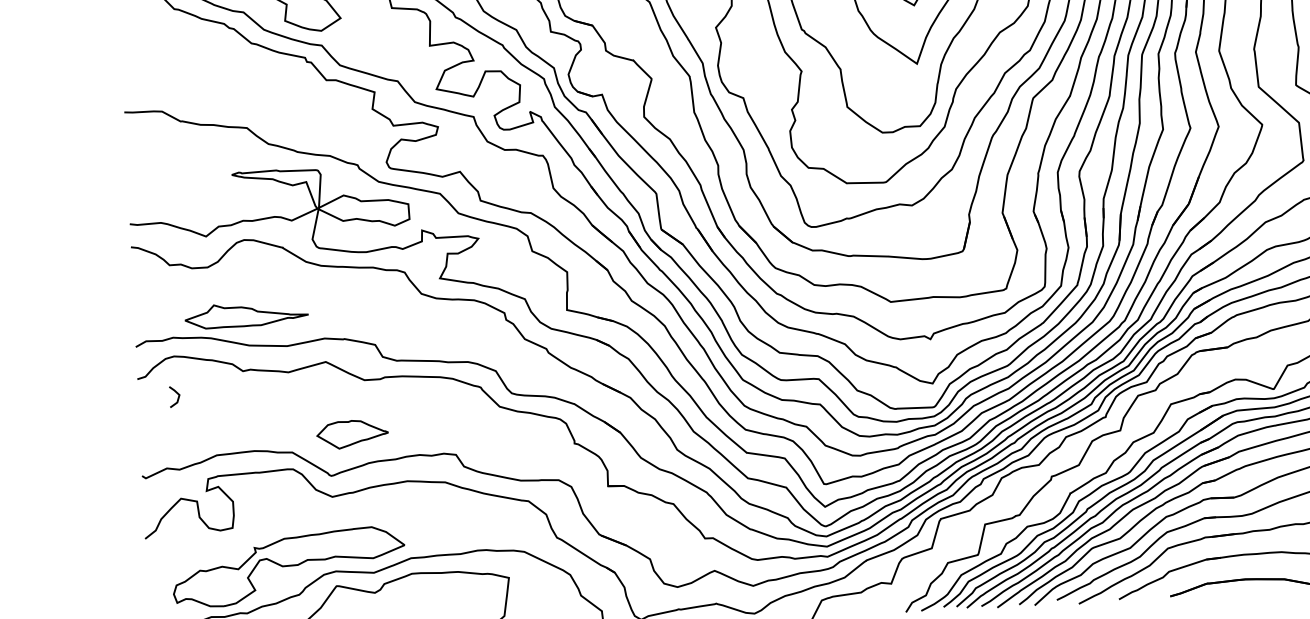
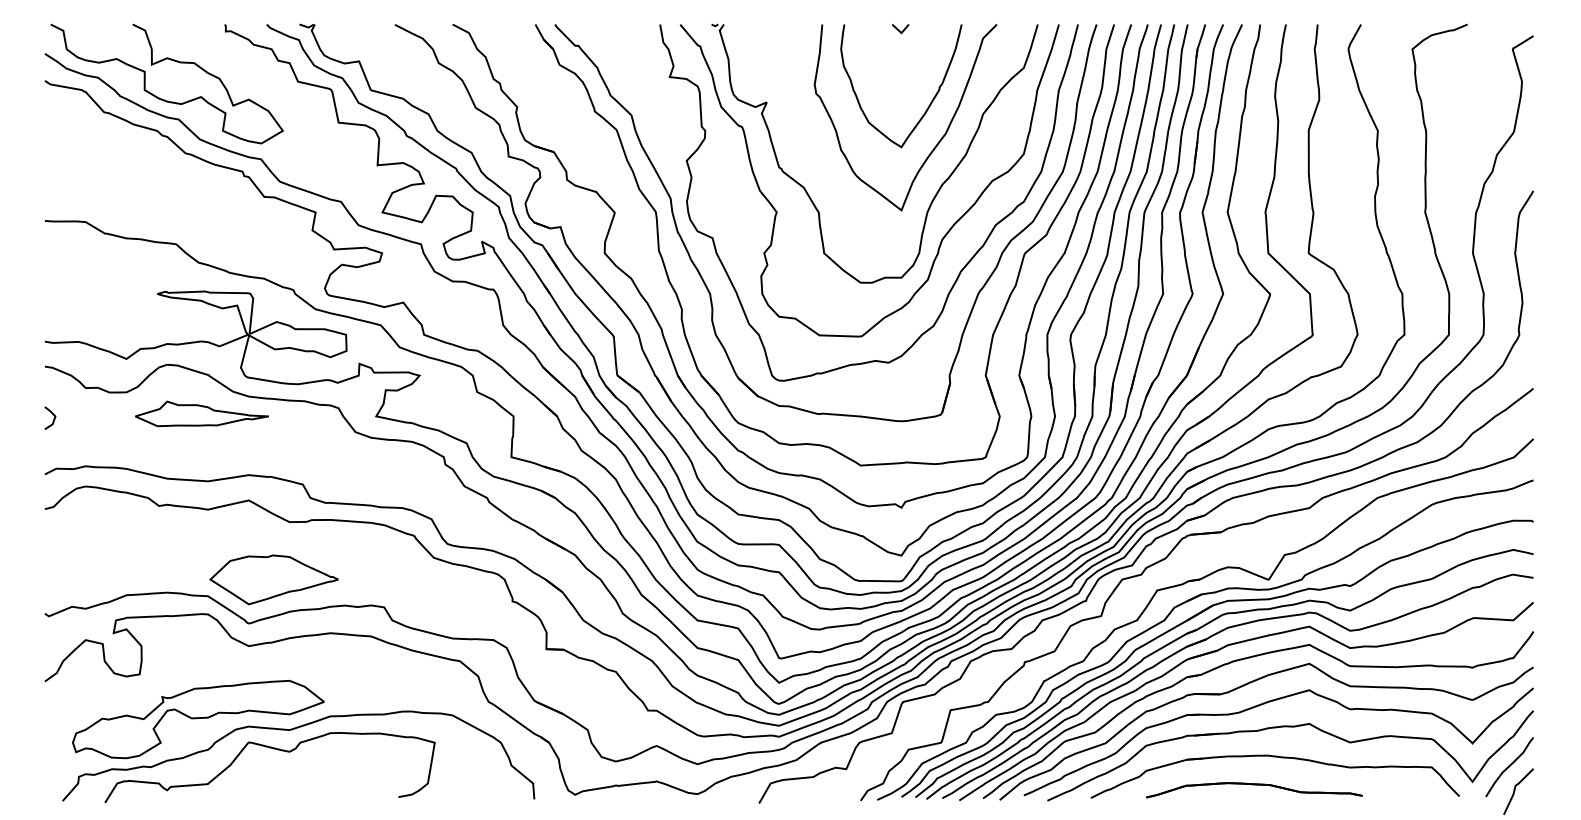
part: (246, 314) -> (201, 413), moved
line: (177, 397) -> (53, 418), moved
part: (352, 434) -> (273, 579), size x1.67

